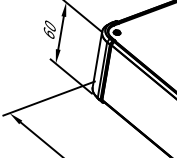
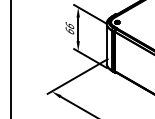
text: (50, 24) -> (69, 24), 60 -> 66

